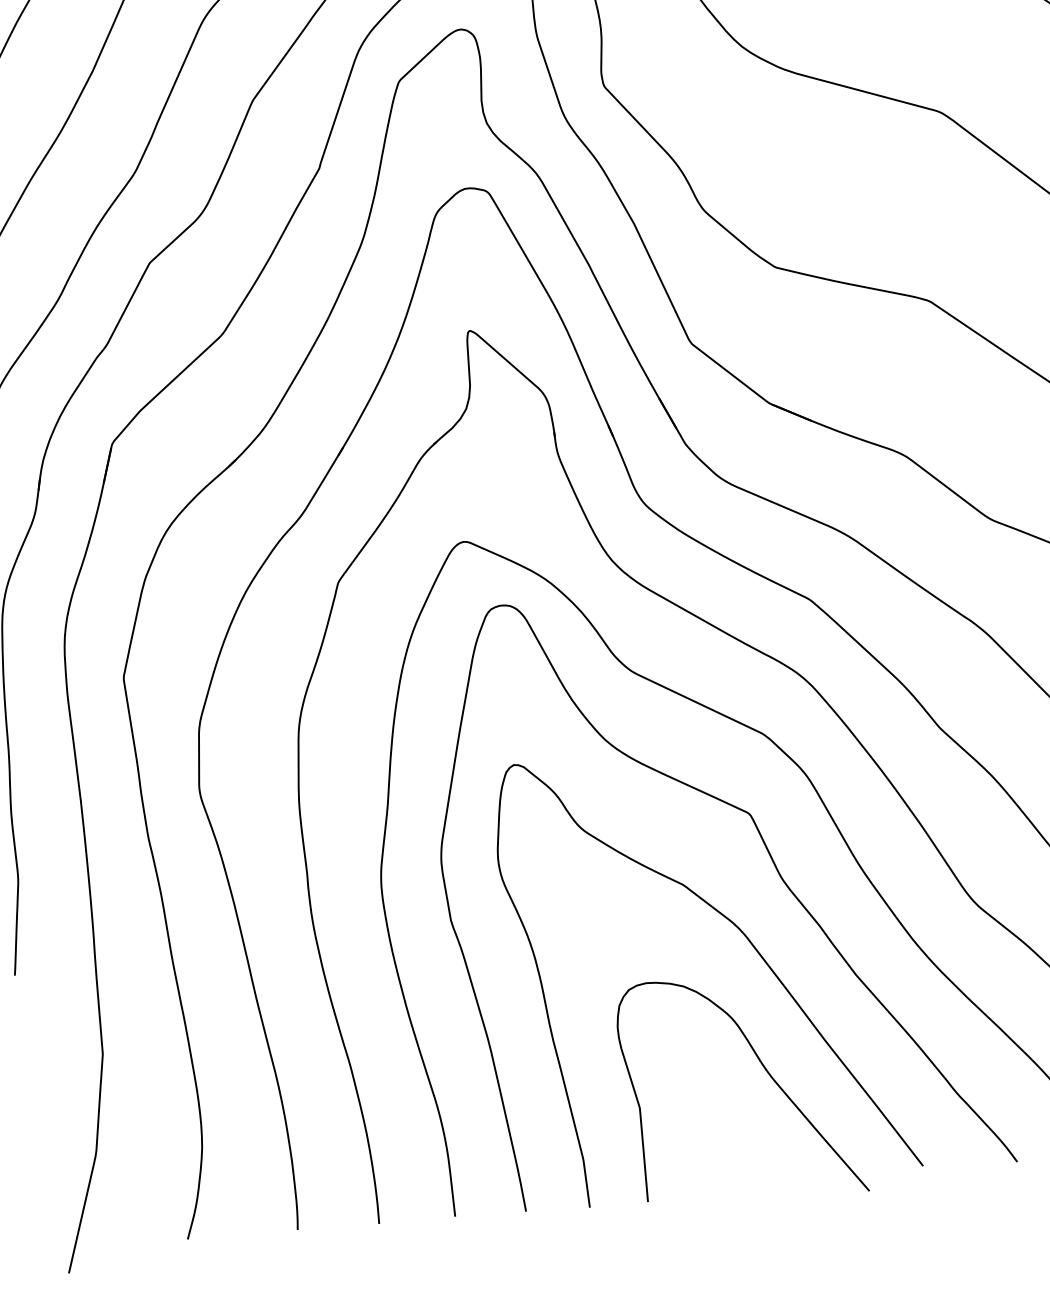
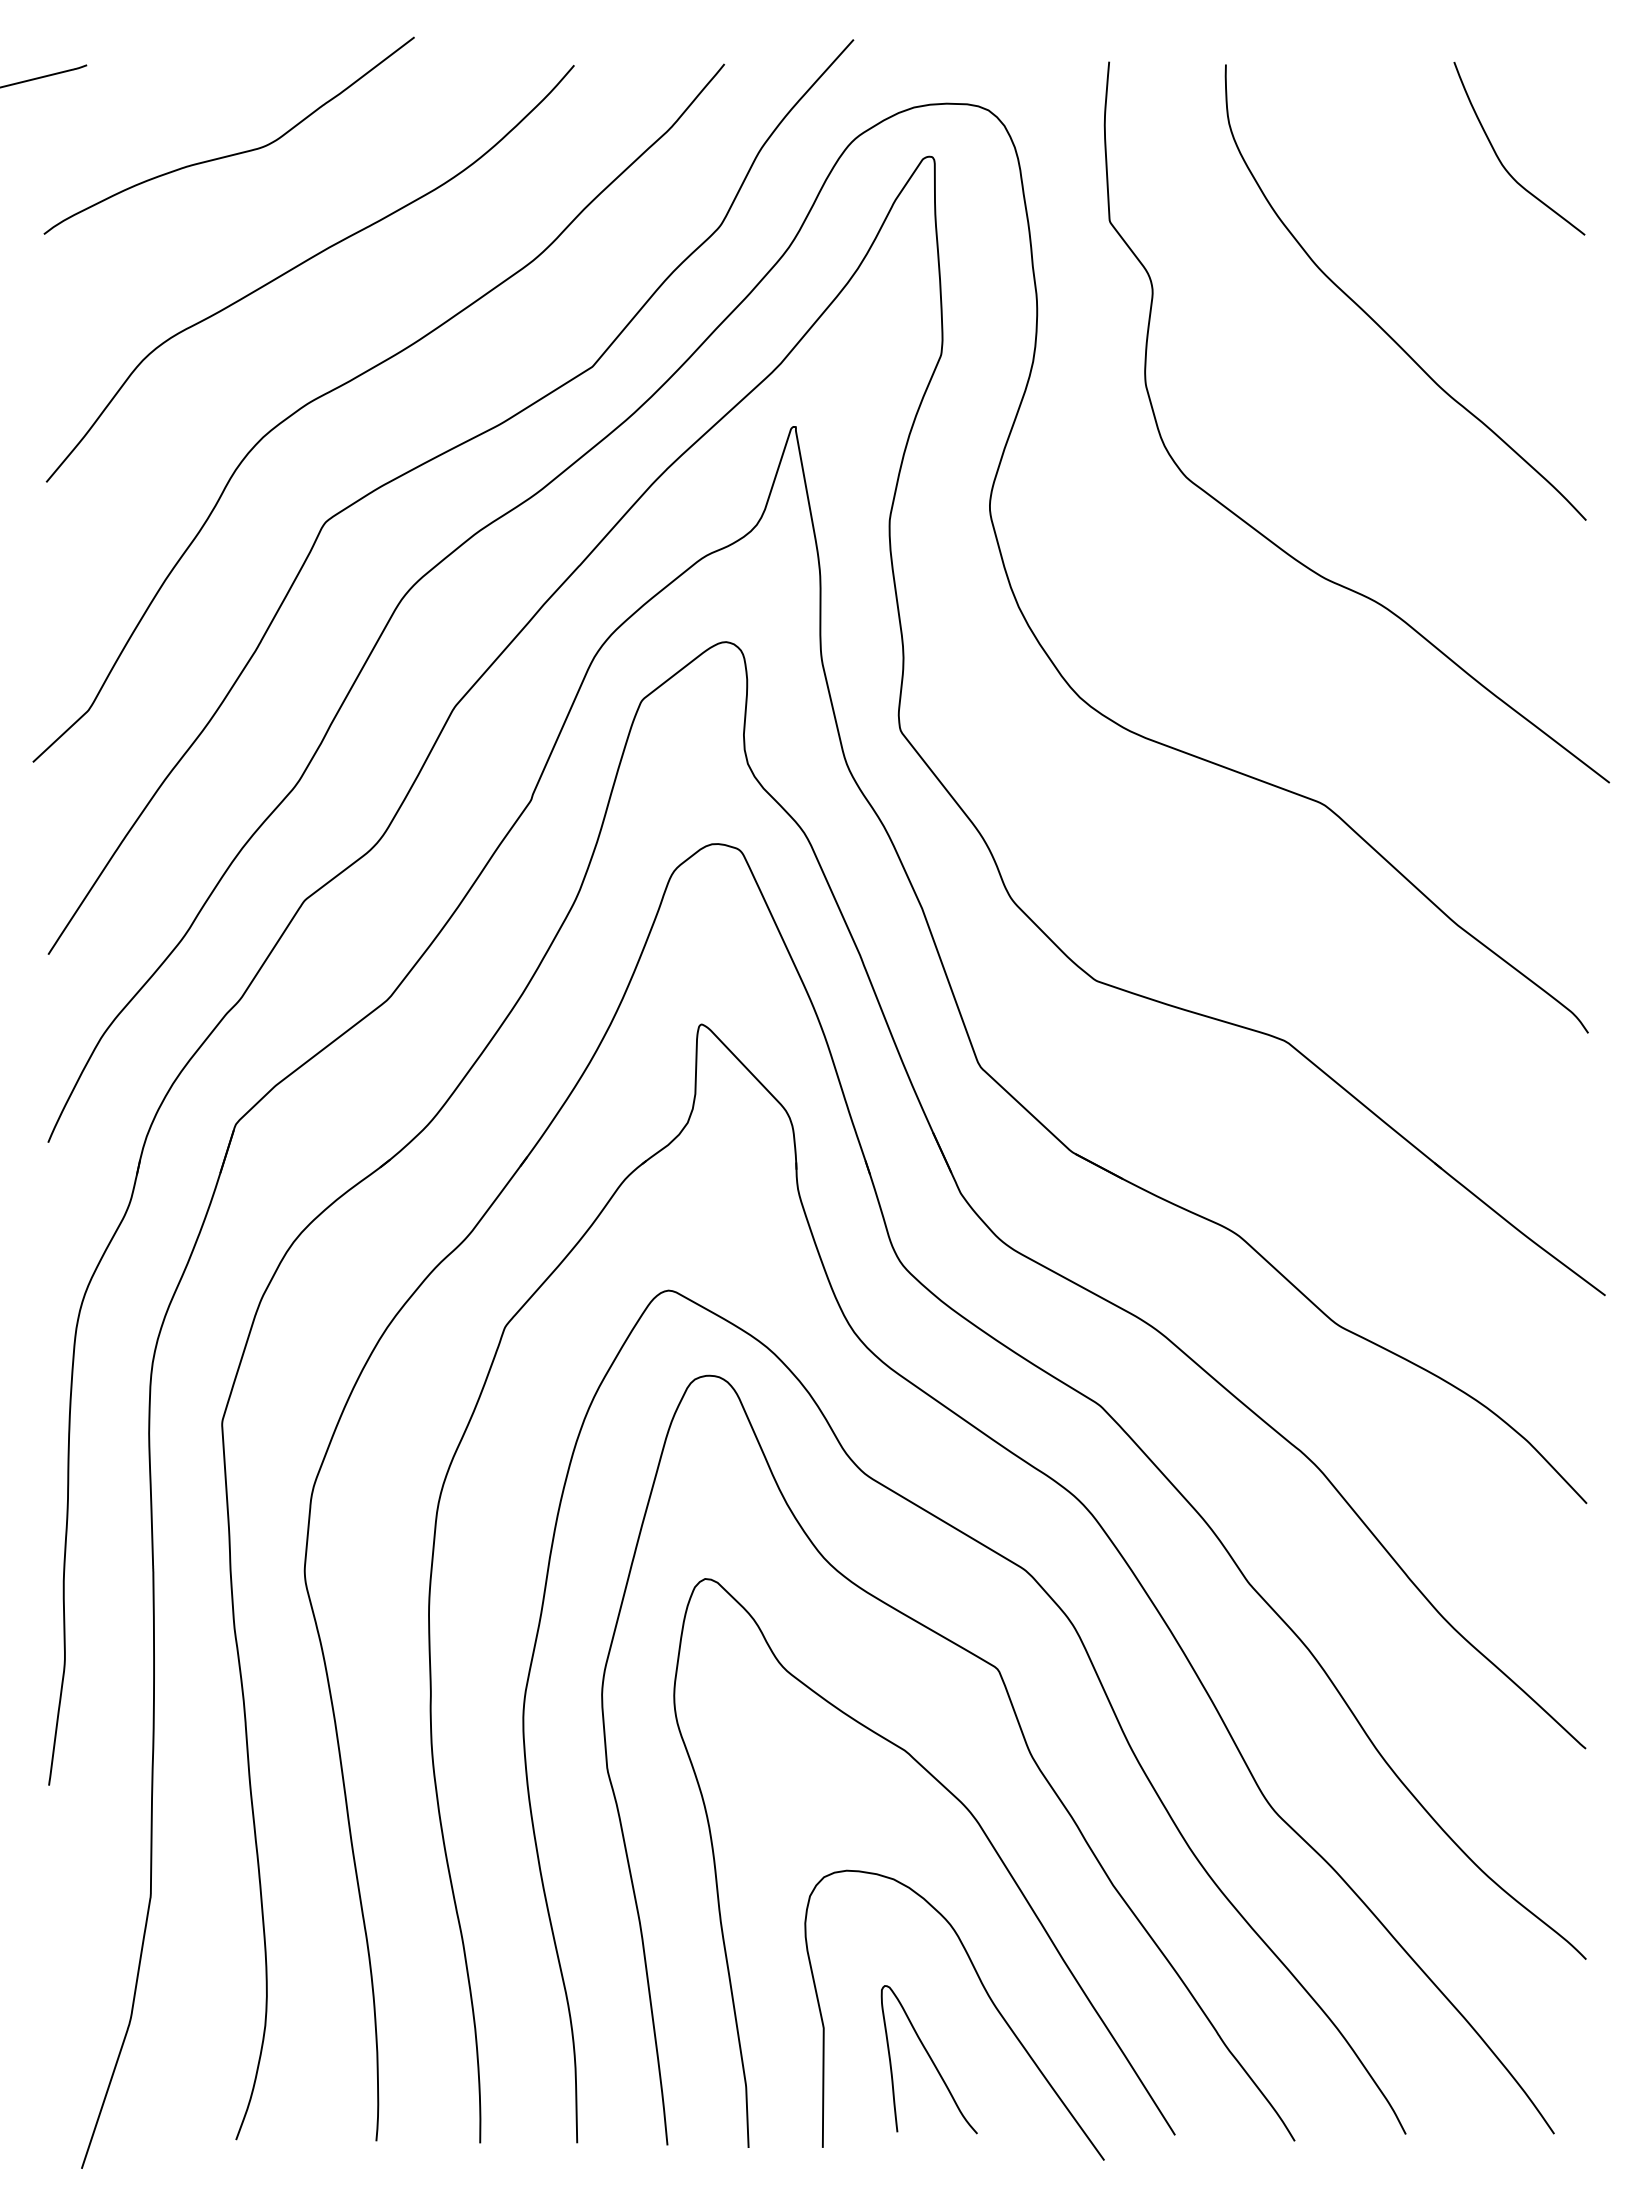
curve: (724, 1124) -> (929, 2058), added

